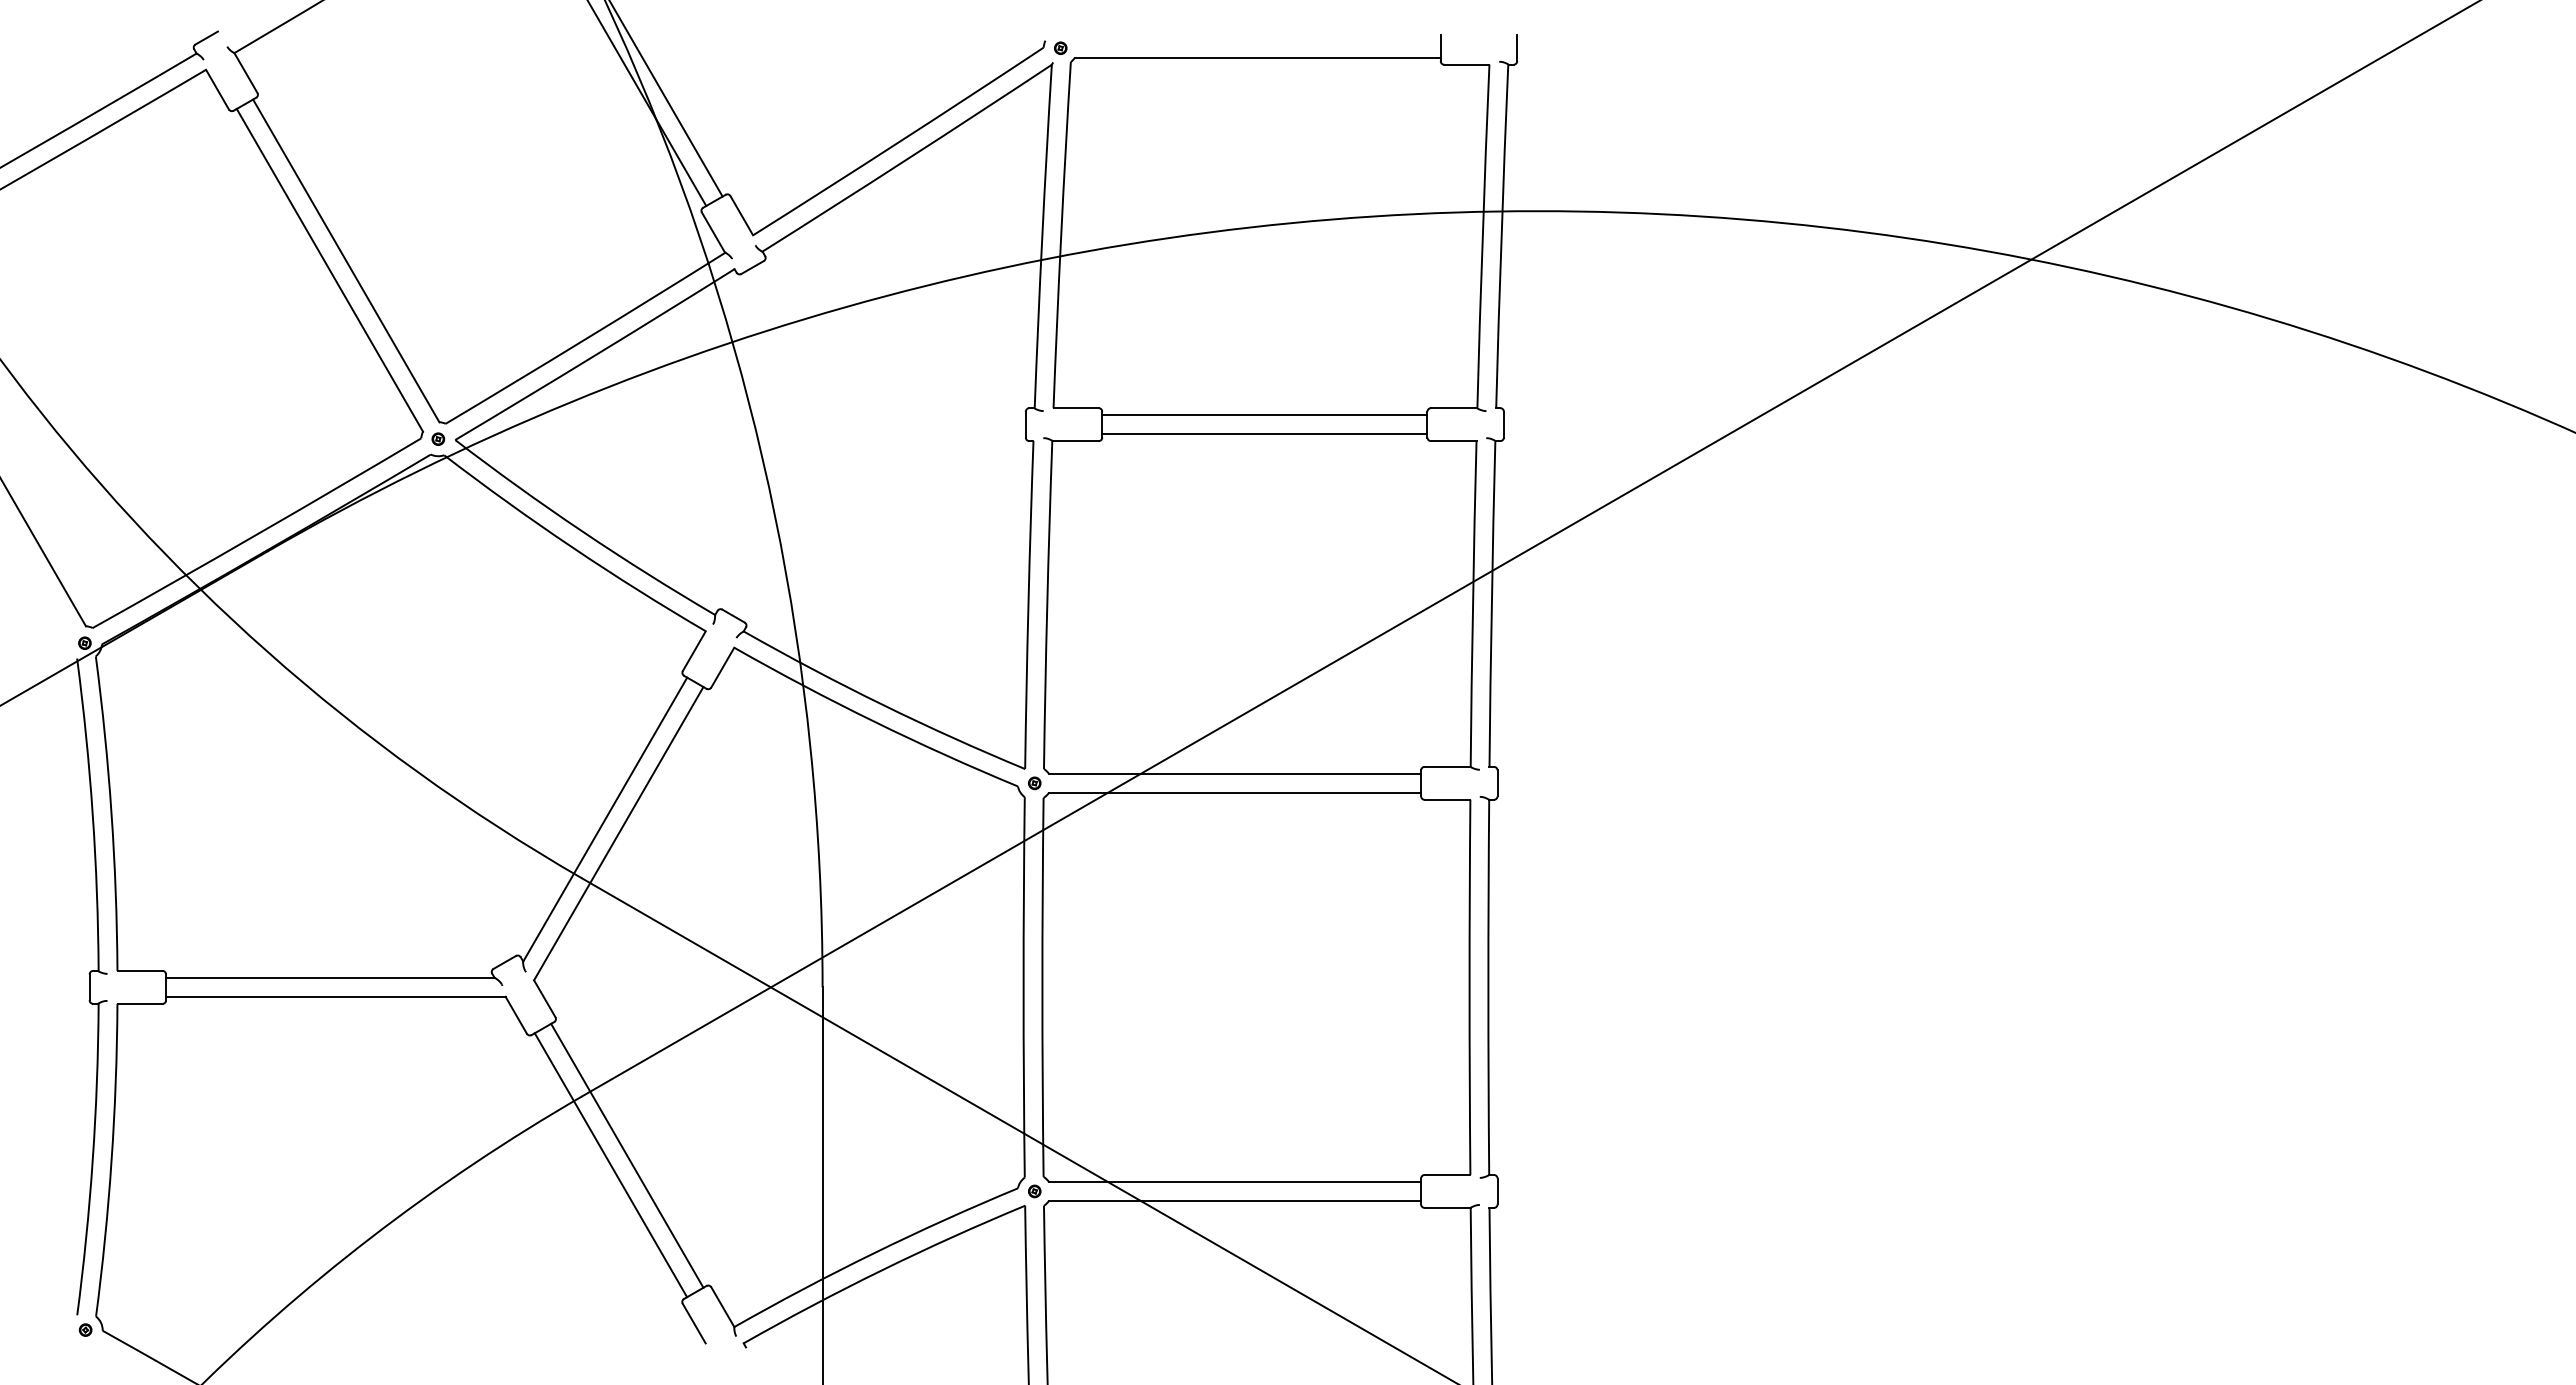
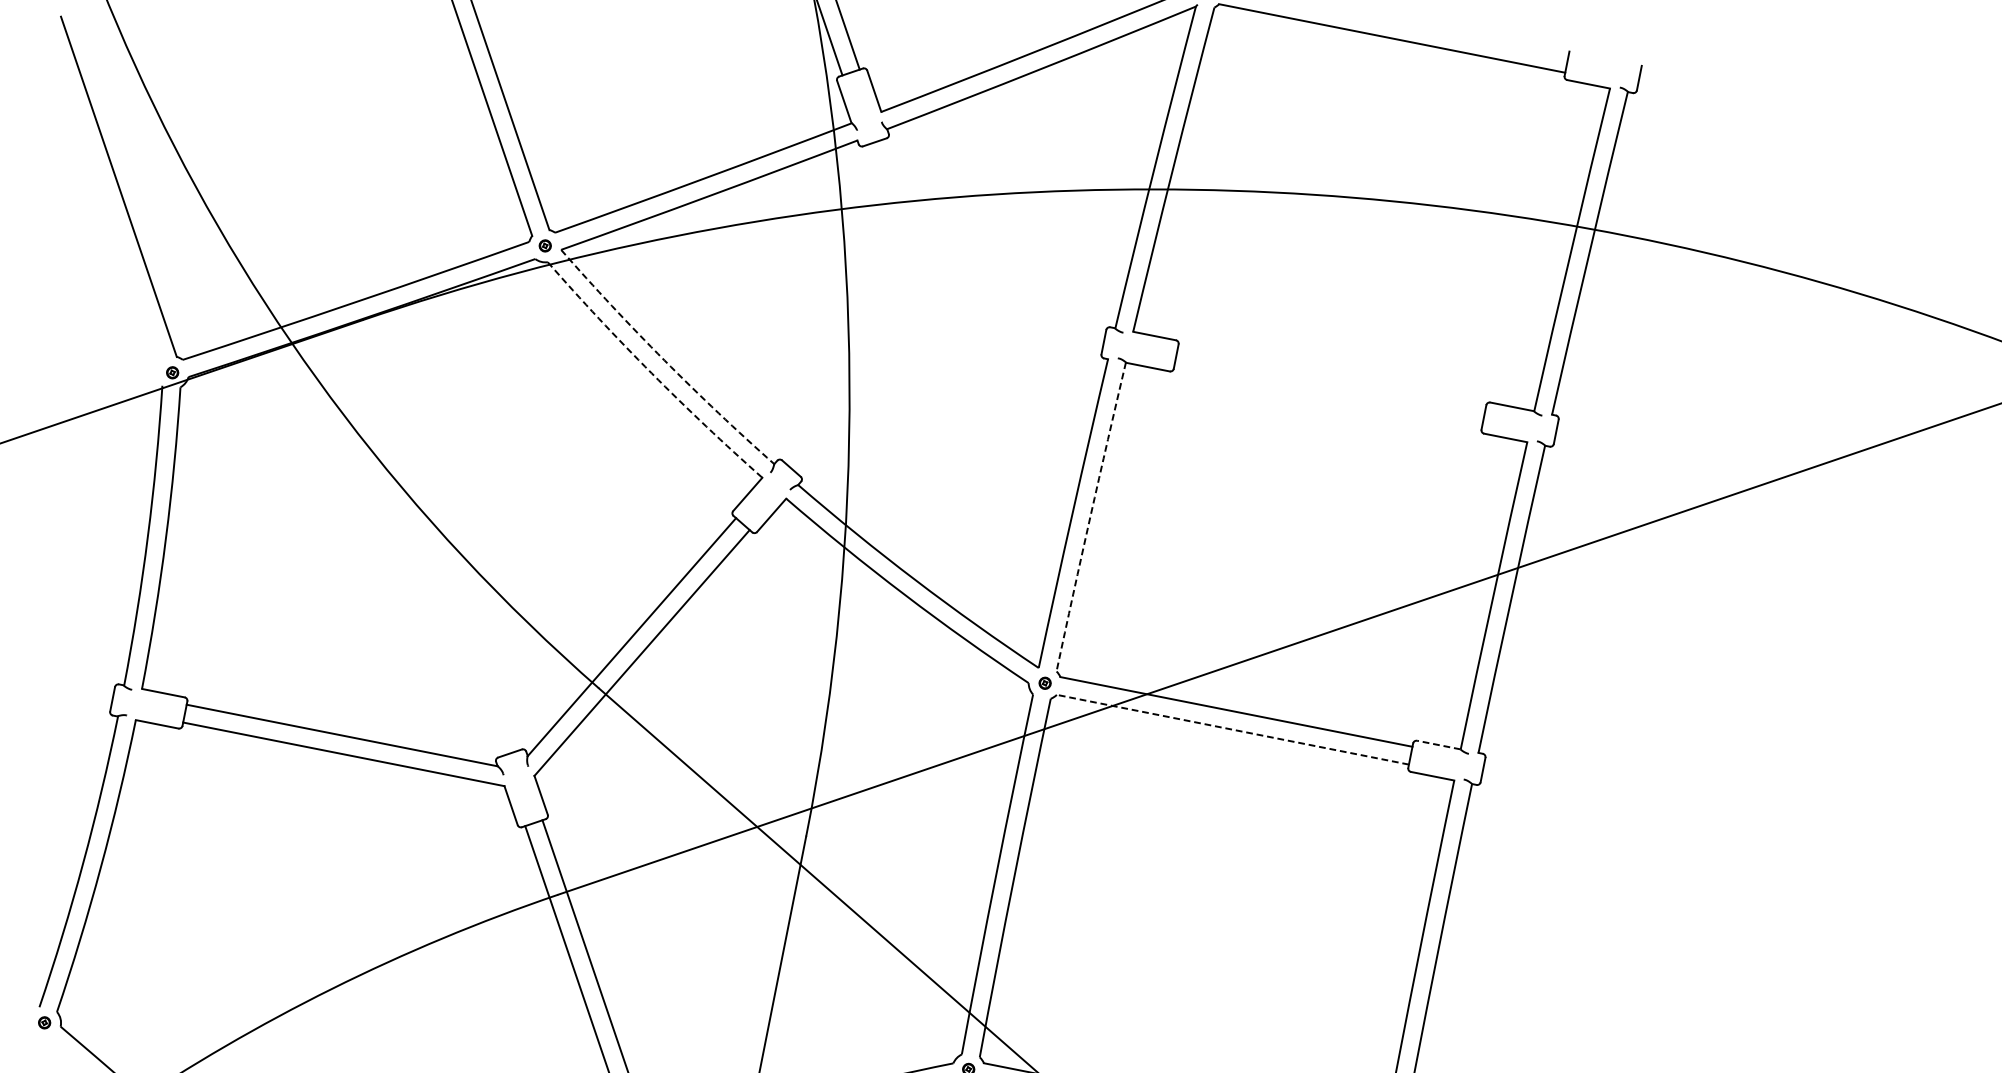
line: (1264, 415) -> (1331, 378), removed
line: (1264, 434) -> (1327, 396), removed
arc: (582, 531) -> (664, 360), solid -> dashed
arc: (572, 547) -> (651, 373), solid -> dashed
arc: (1047, 604) -> (1090, 516), solid -> dashed
line: (1447, 766) -> (1438, 744), solid -> dashed
line: (1234, 792) -> (1232, 729), solid -> dashed

